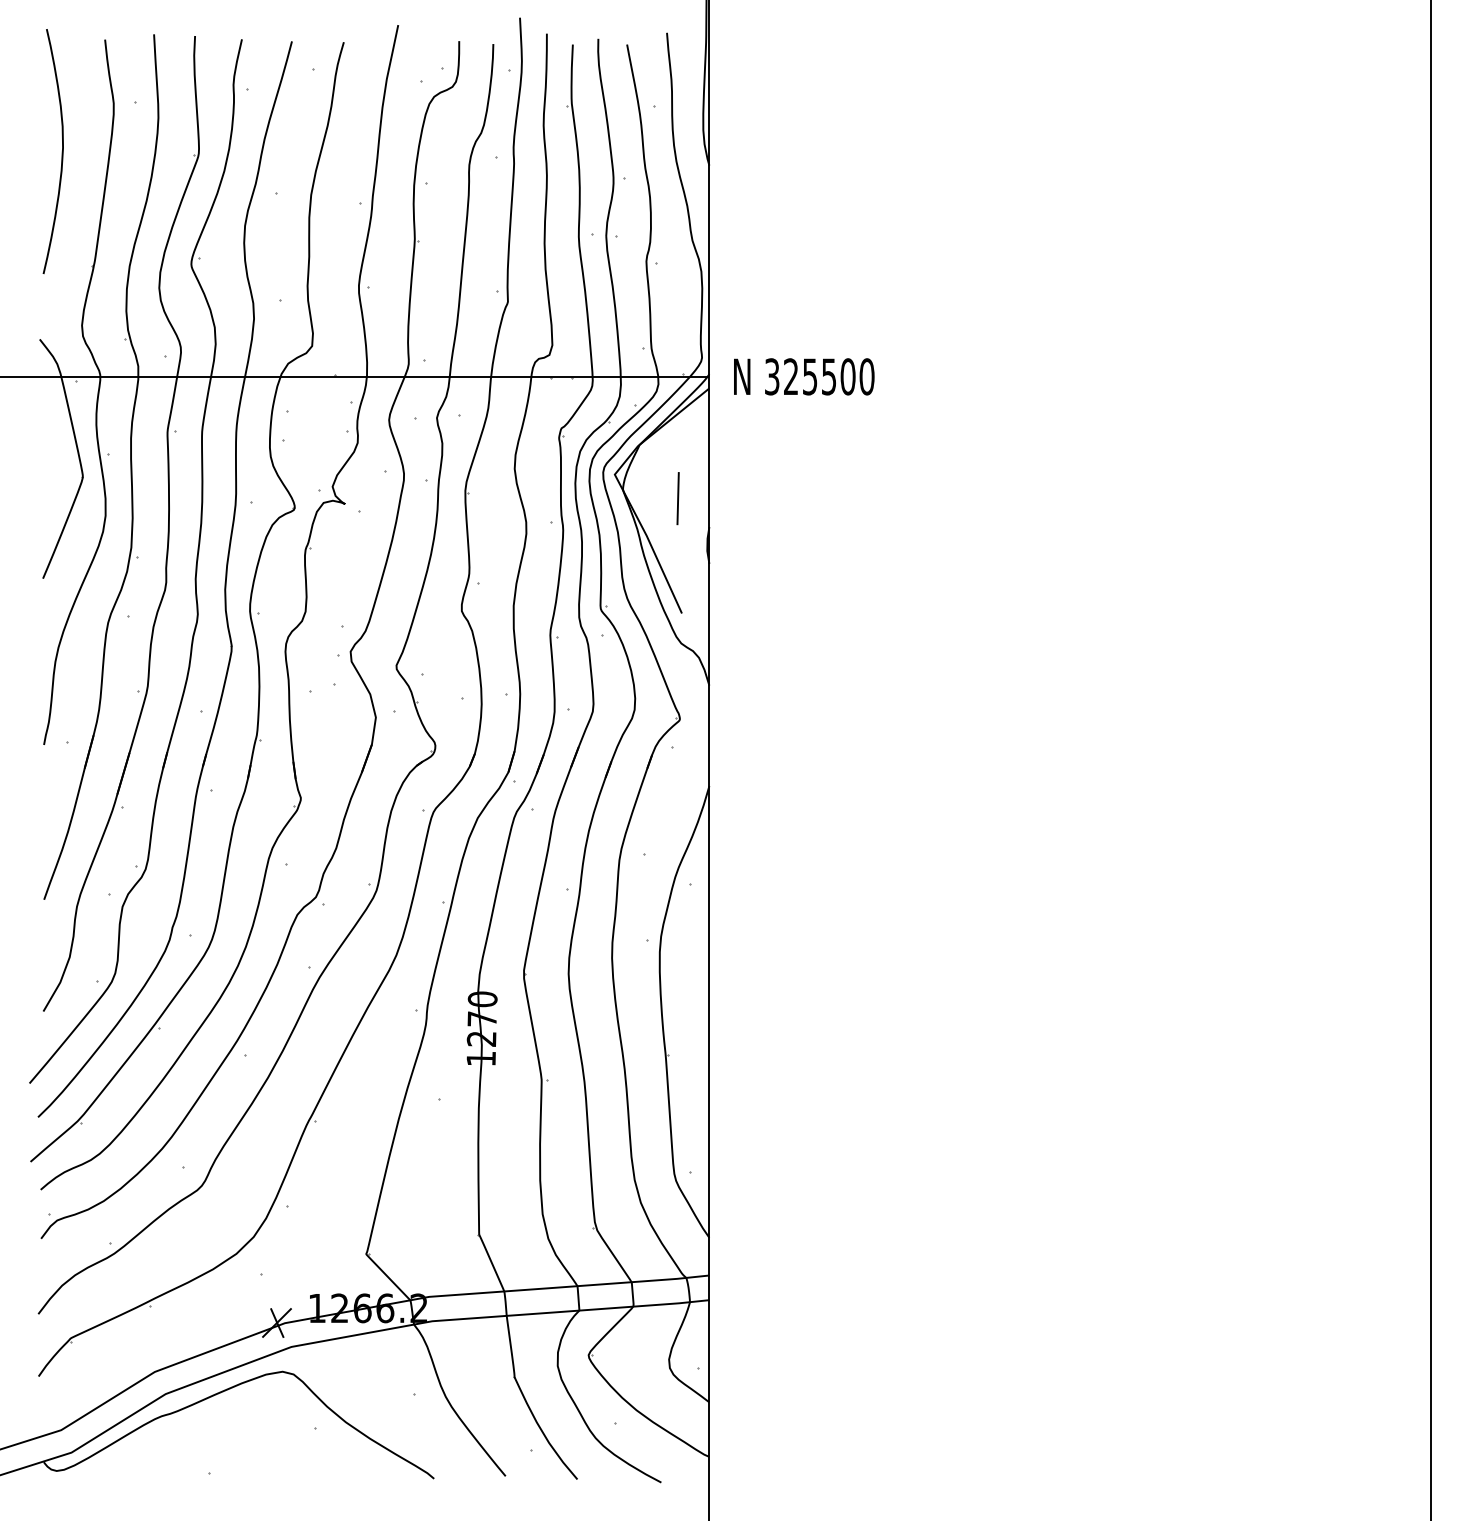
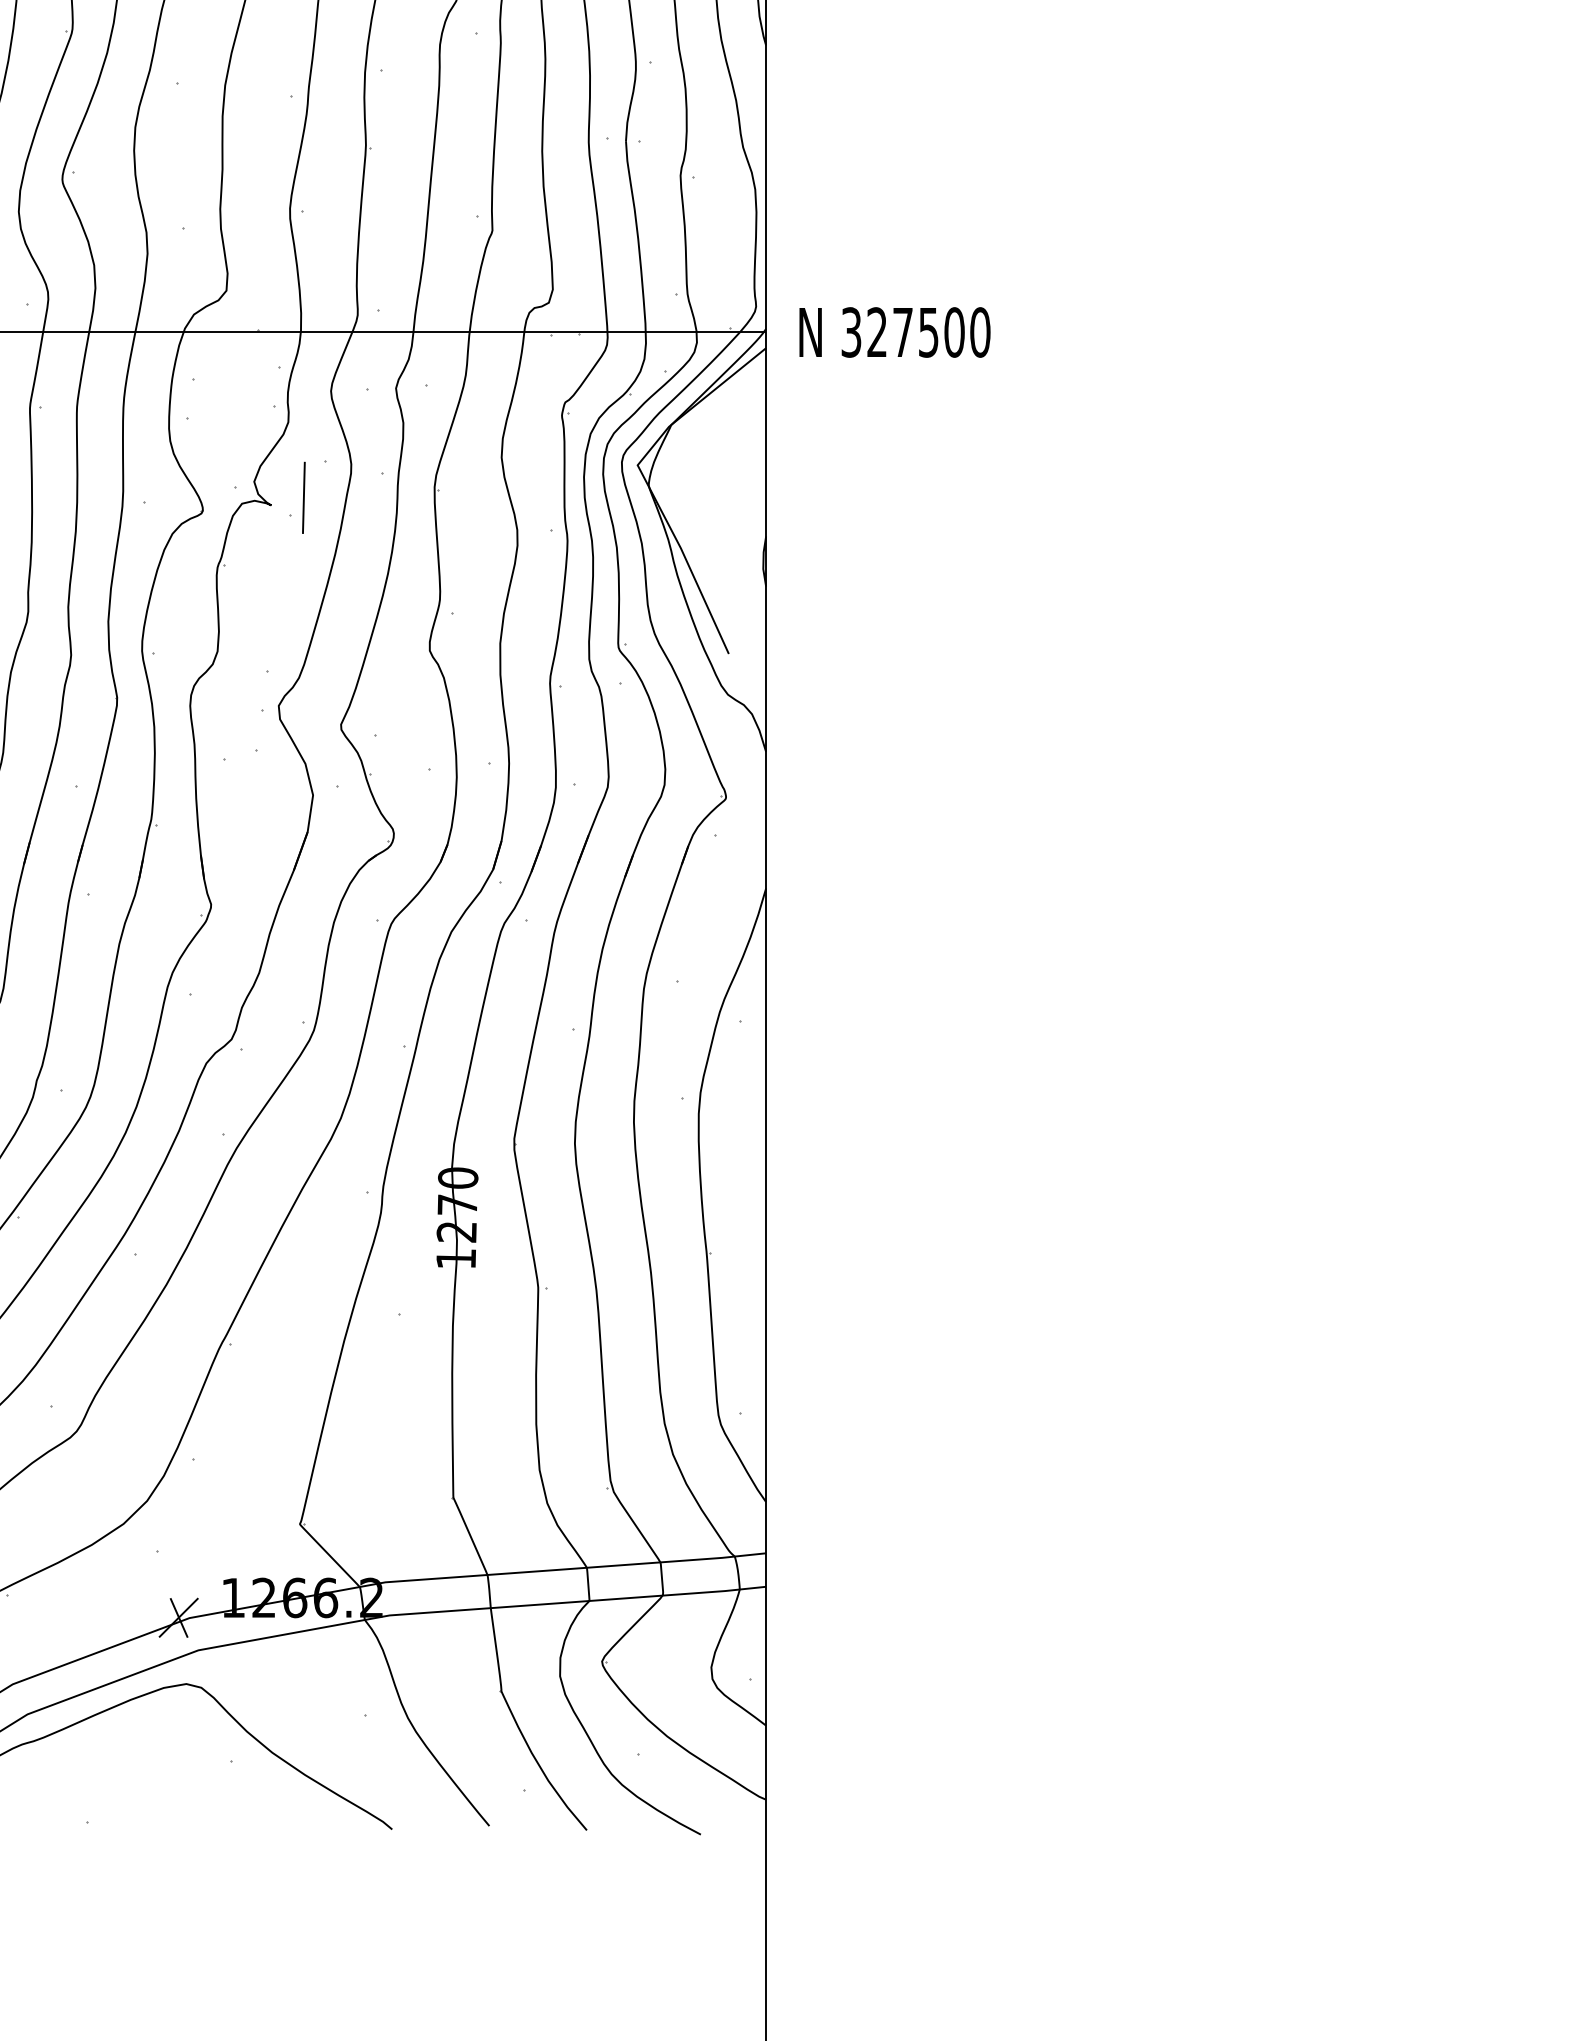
text: (810, 376) -> (903, 331), 325500 -> 327500
line: (677, 498) -> (303, 497), moved

